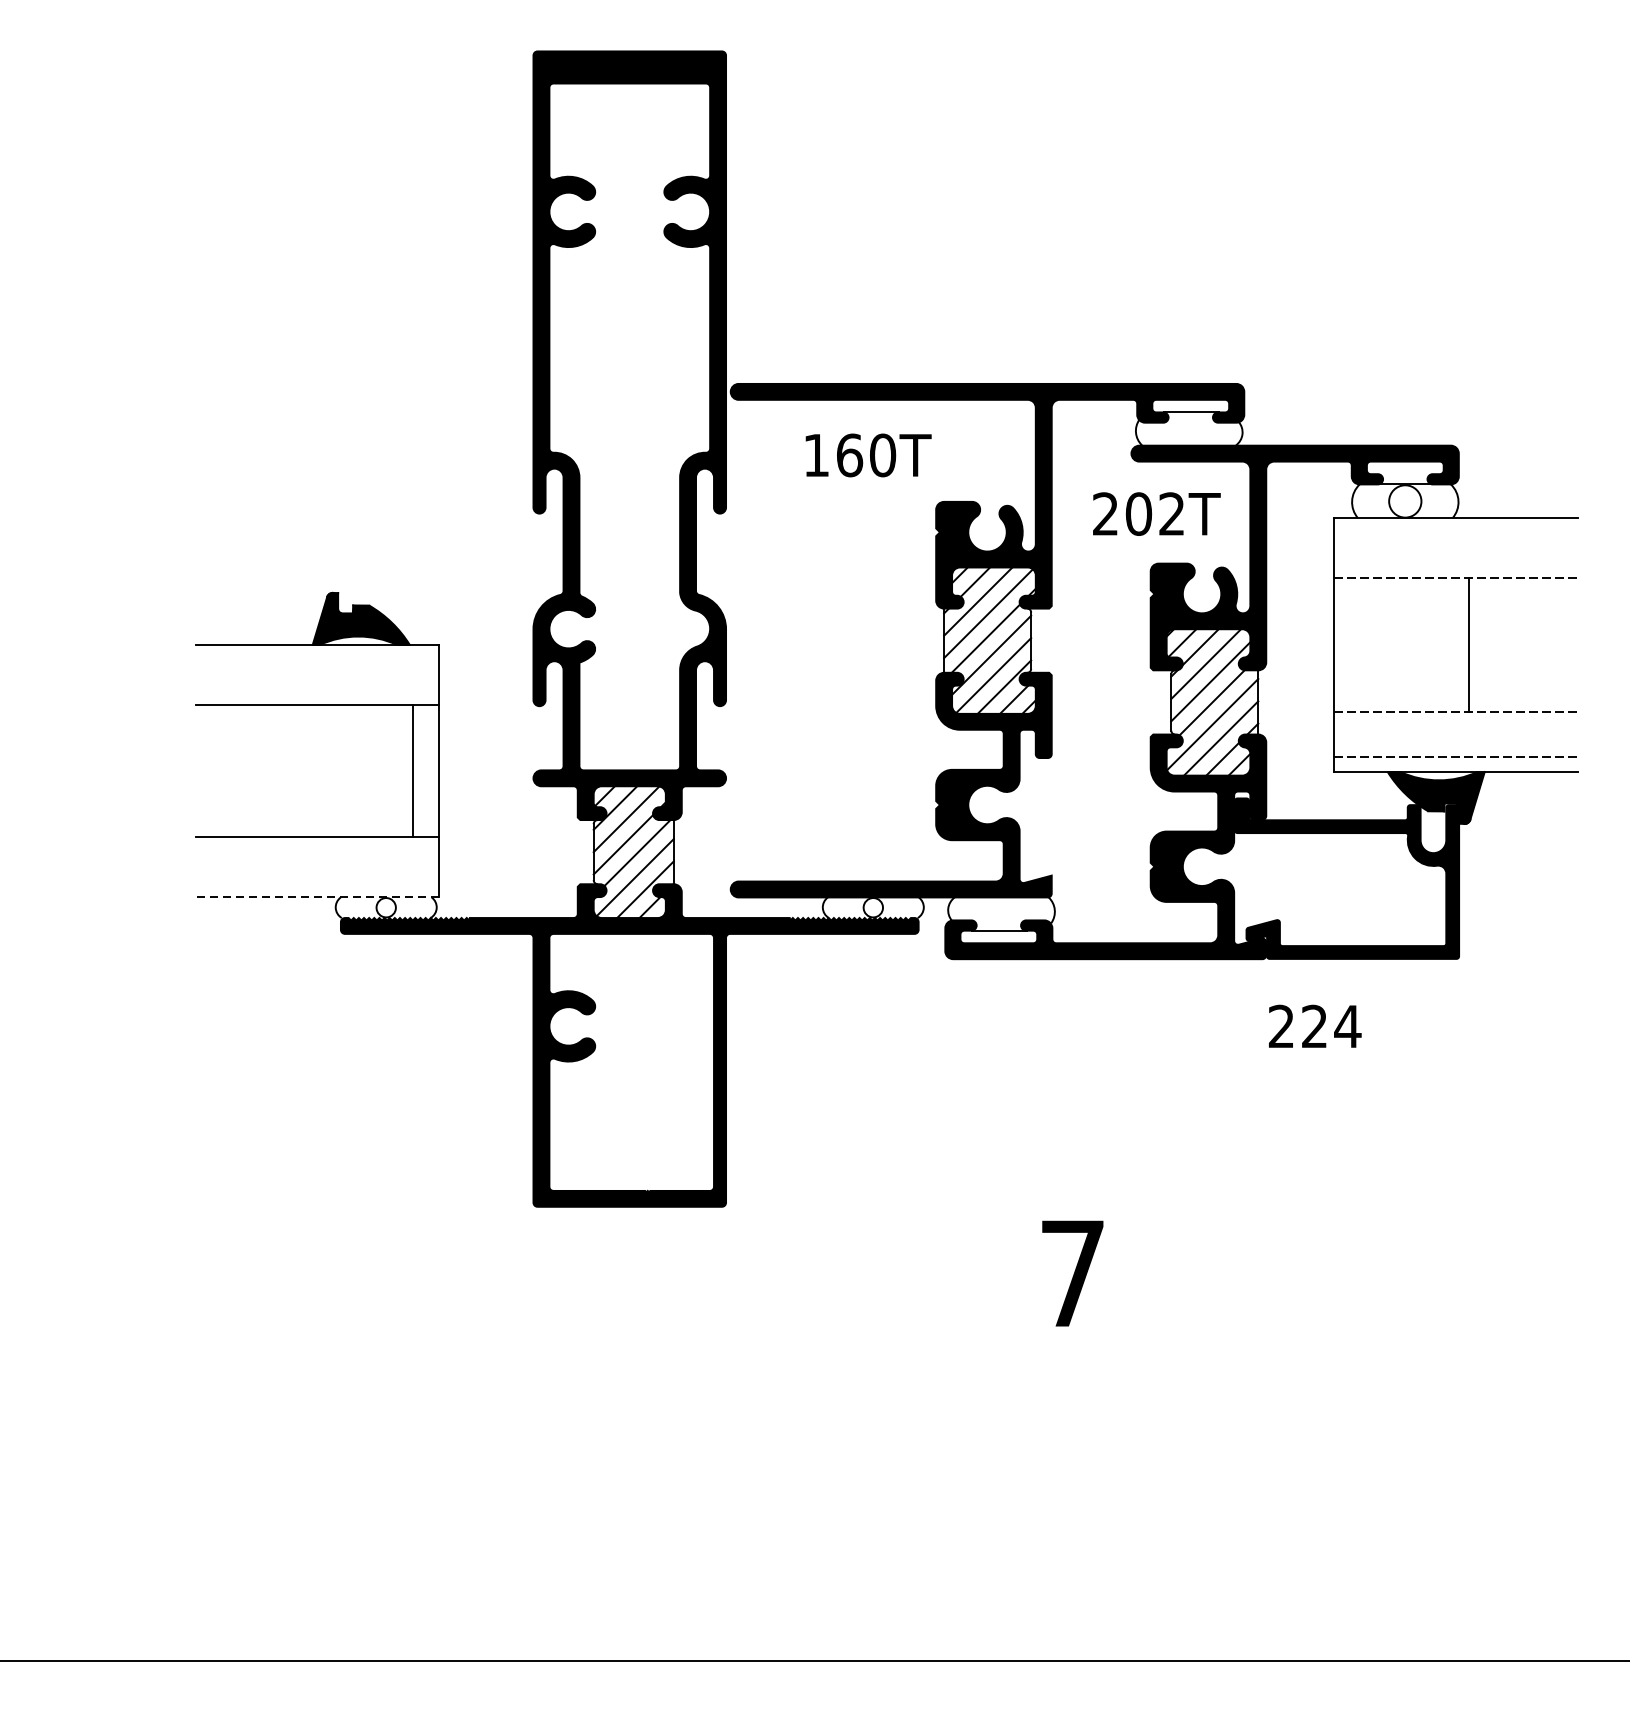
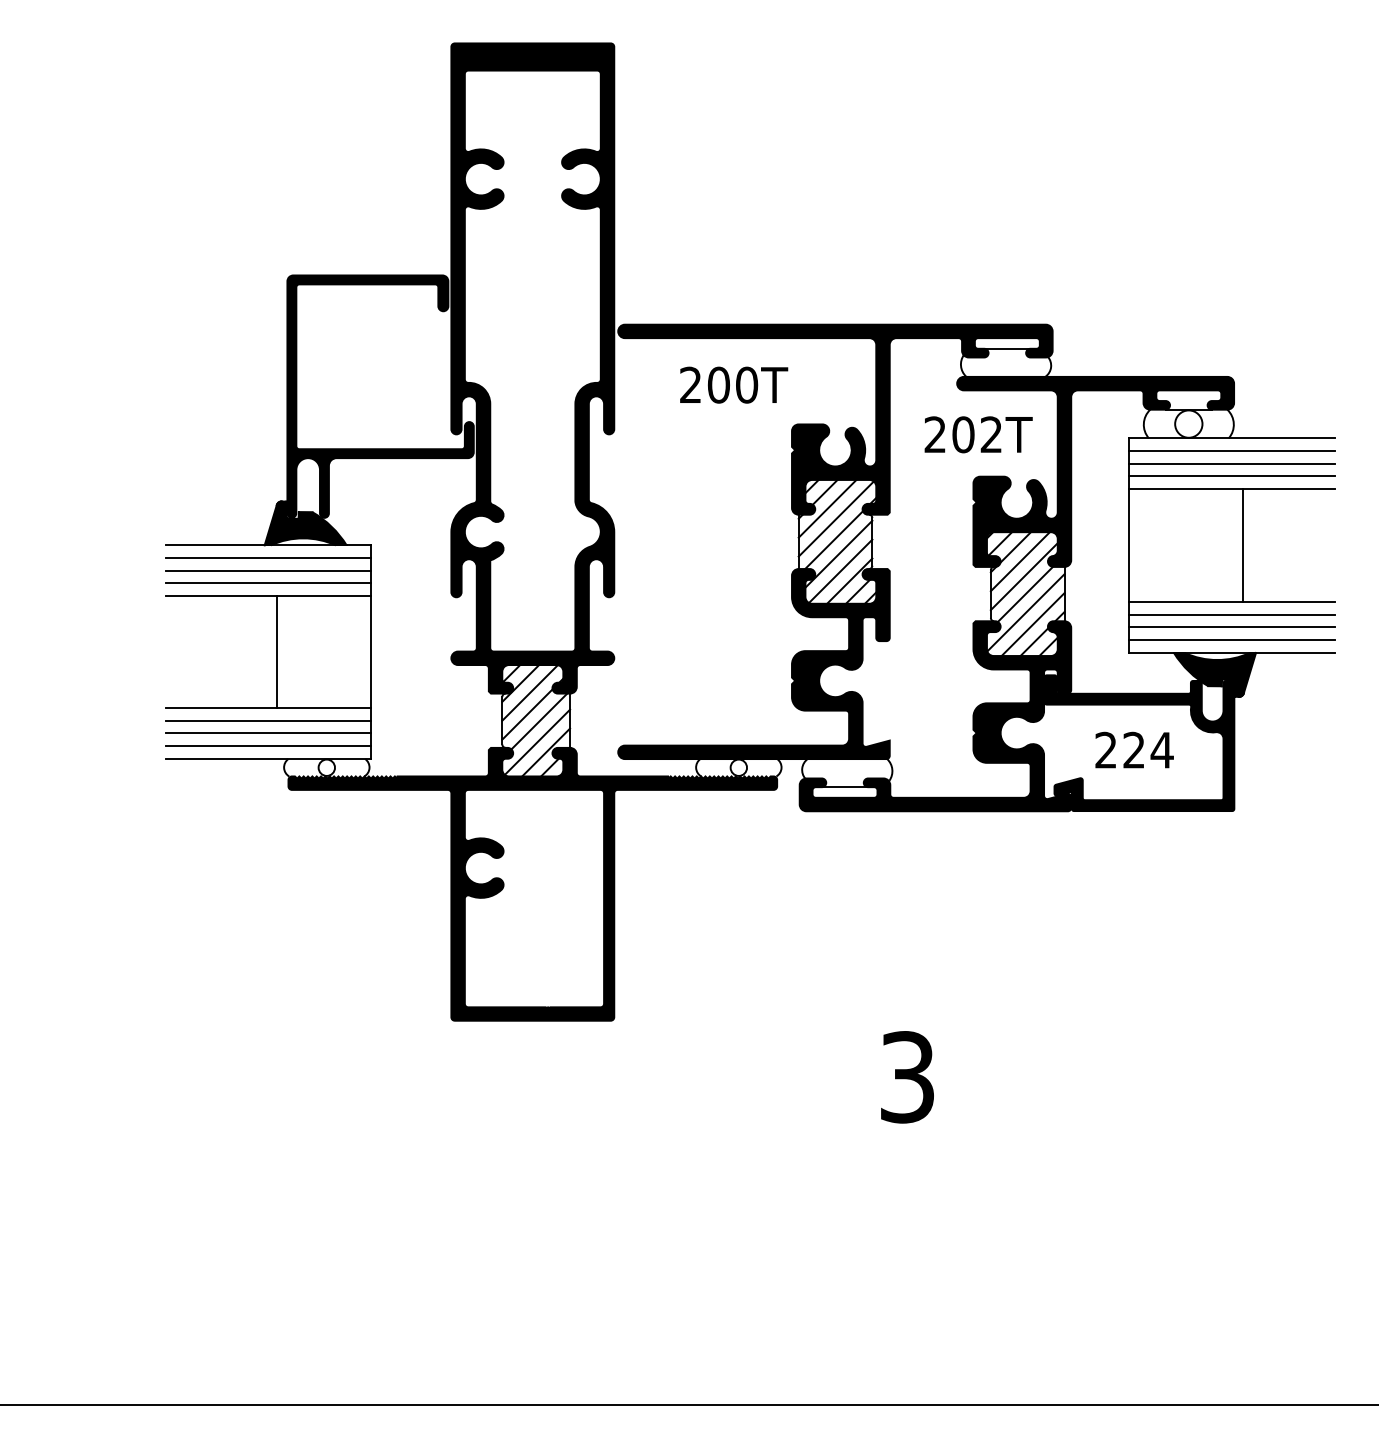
text: (833, 454) -> (705, 384), 160T -> 200T
fill: (449, 468) -> (380, 396), added
line: (1455, 533) -> (1231, 451), added
line: (1455, 548) -> (1231, 463), added
line: (1455, 563) -> (1231, 476), added
line: (1455, 578) -> (1231, 489), dashed -> solid
line: (317, 660) -> (268, 558), added
line: (317, 674) -> (268, 570), added
line: (317, 689) -> (268, 583), added
line: (1455, 712) -> (1231, 602), dashed -> solid
line: (1455, 726) -> (1231, 614), added
line: (1455, 741) -> (1231, 627), added
line: (1455, 757) -> (1231, 640), dashed -> solid
line: (413, 771) -> (277, 652), moved
line: (317, 853) -> (268, 721), added
line: (317, 867) -> (268, 733), added
line: (317, 882) -> (268, 746), added
line: (317, 897) -> (268, 759), dashed -> solid
text: (1315, 1025) -> (1134, 749), moved
text: (1072, 1273) -> (907, 1077), 7 -> 3

